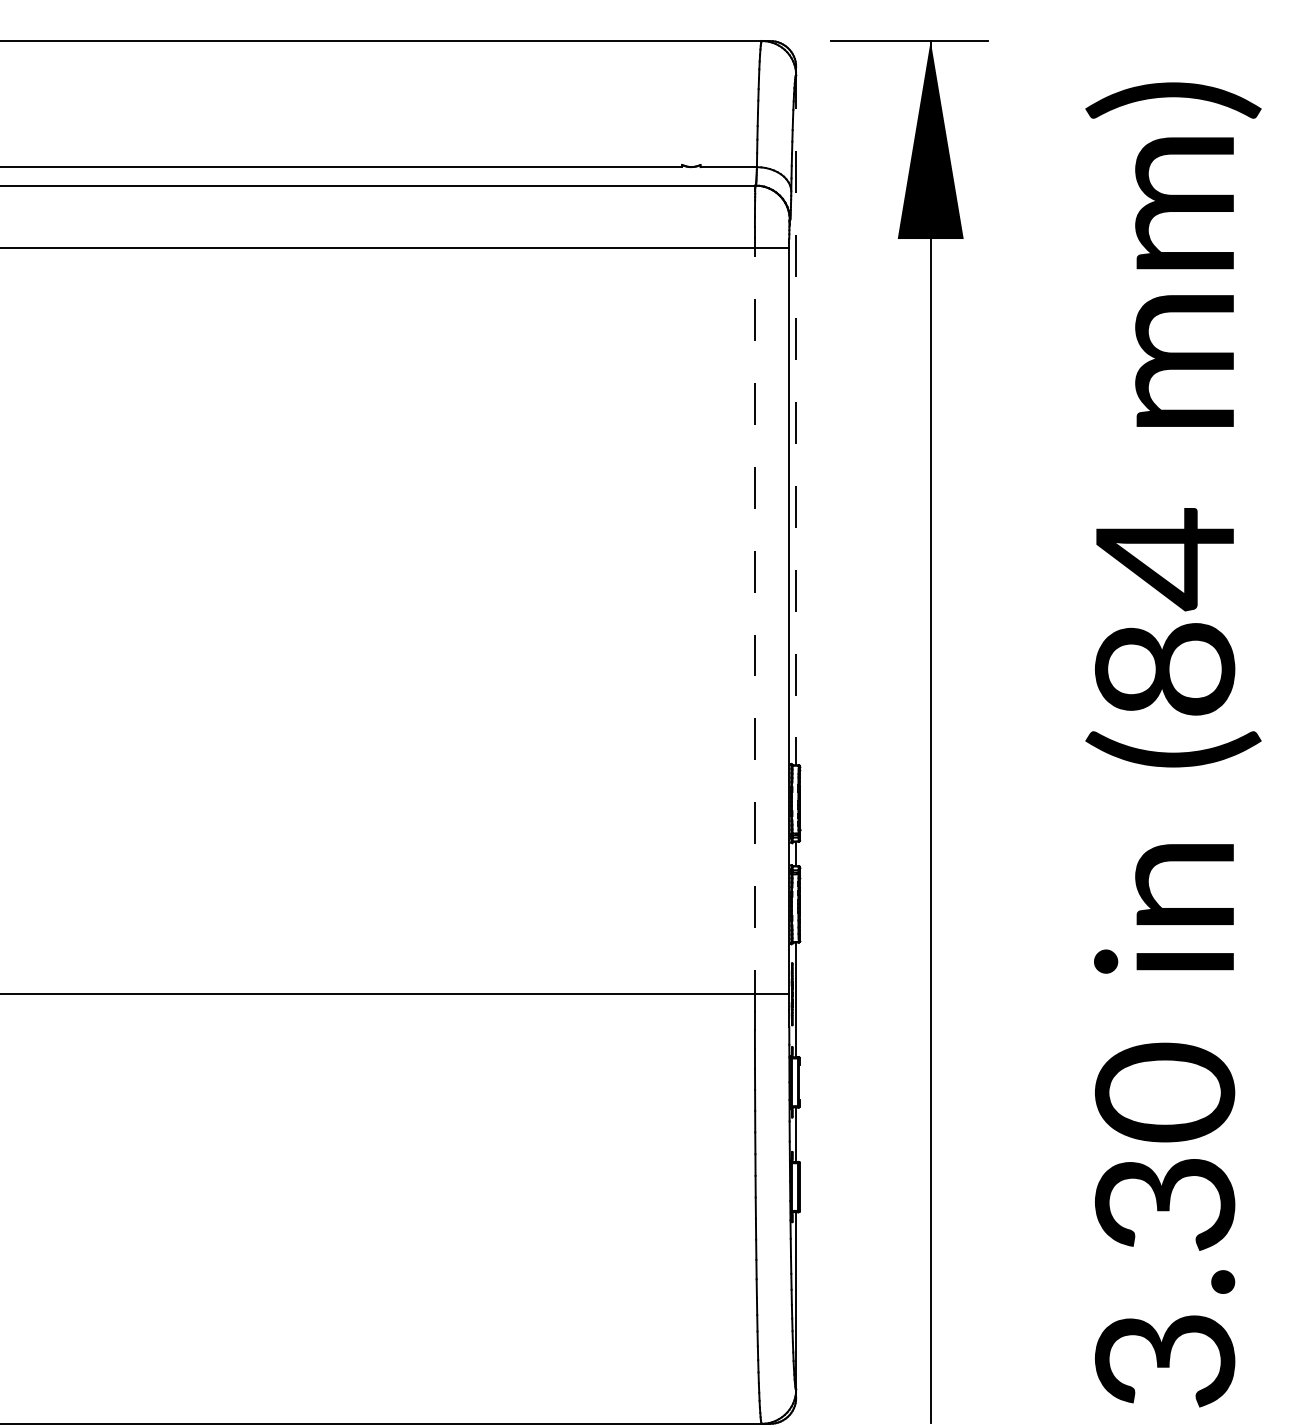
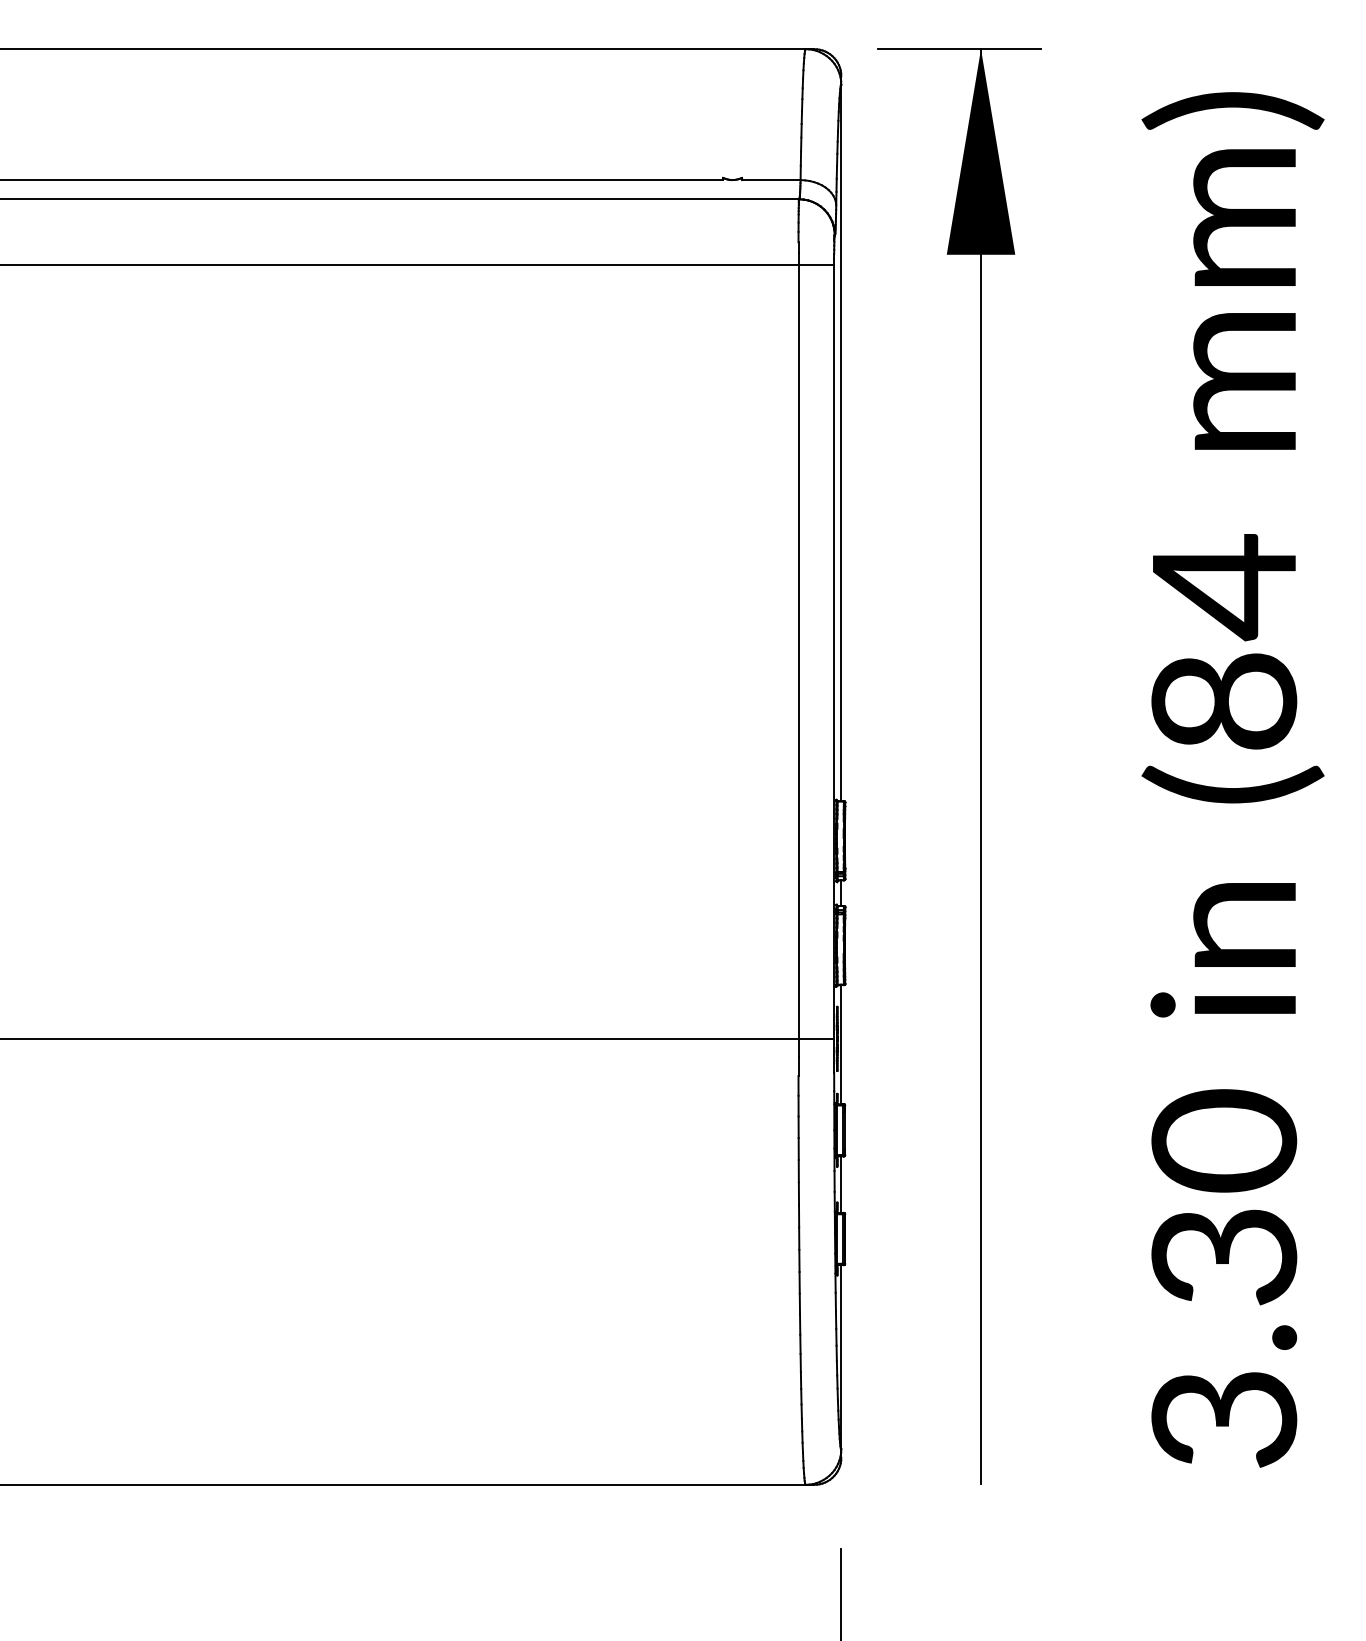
line: (796, 416) -> (841, 439), dashed -> solid
line: (754, 629) -> (798, 660), dashed -> solid

